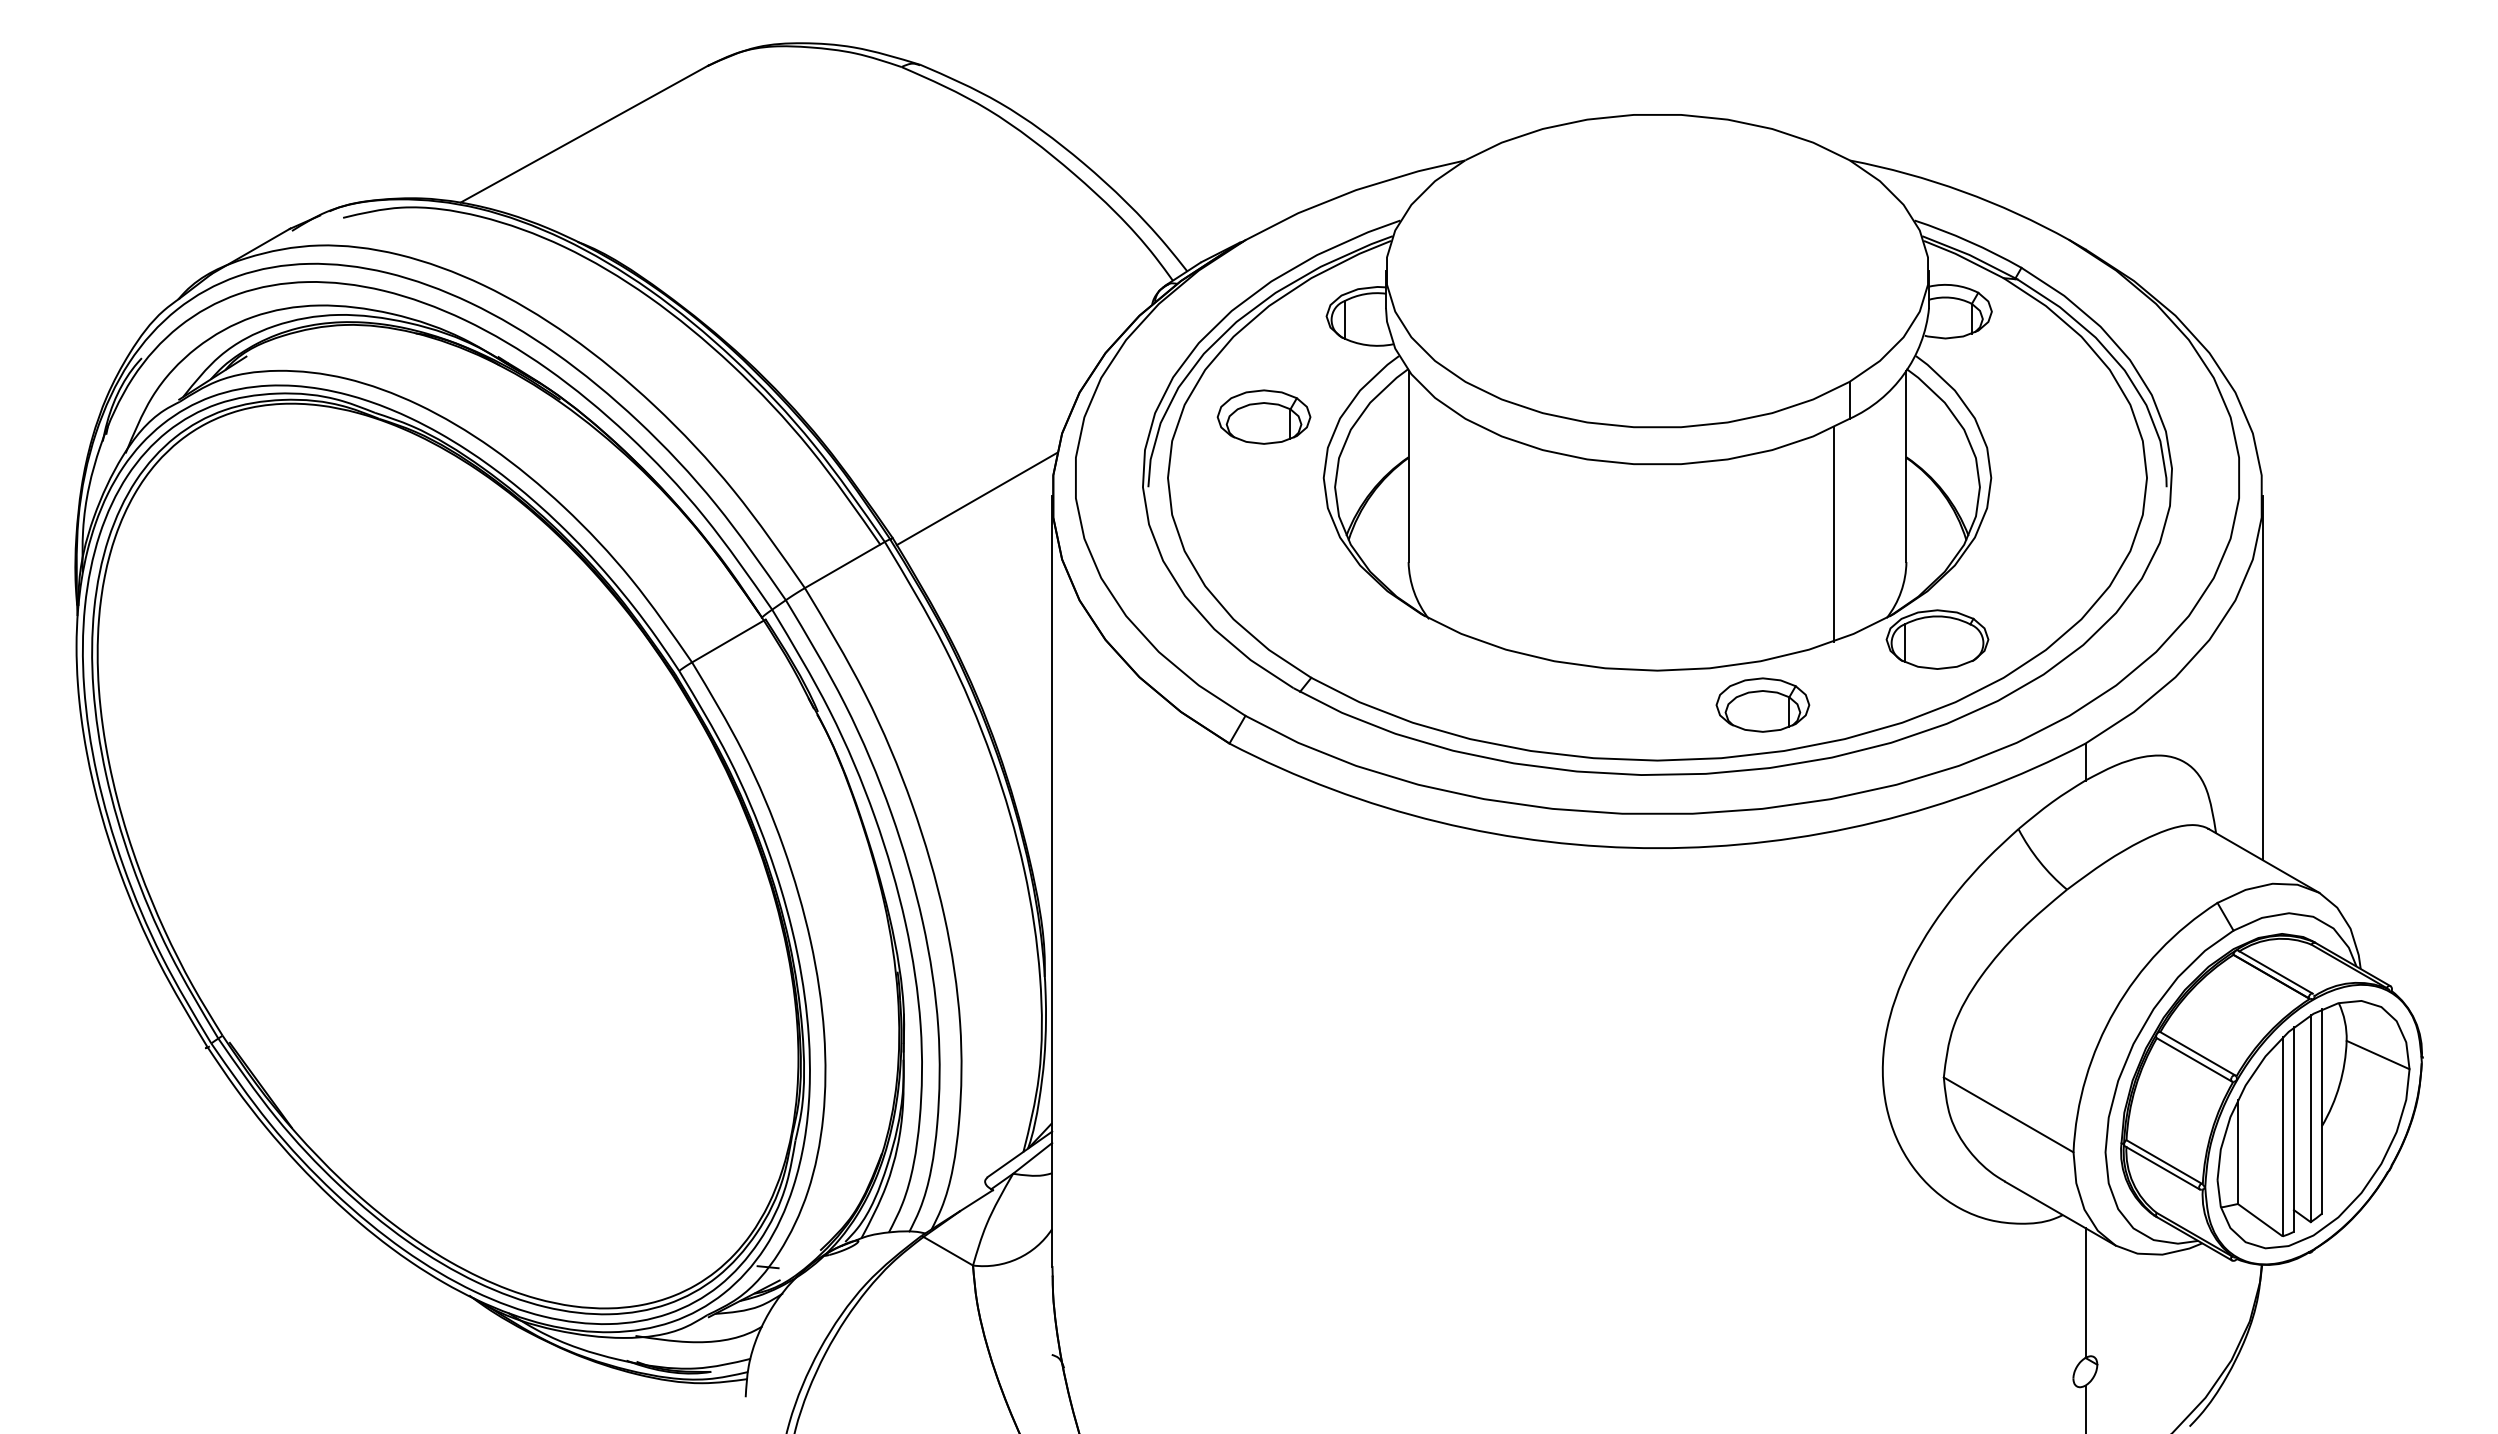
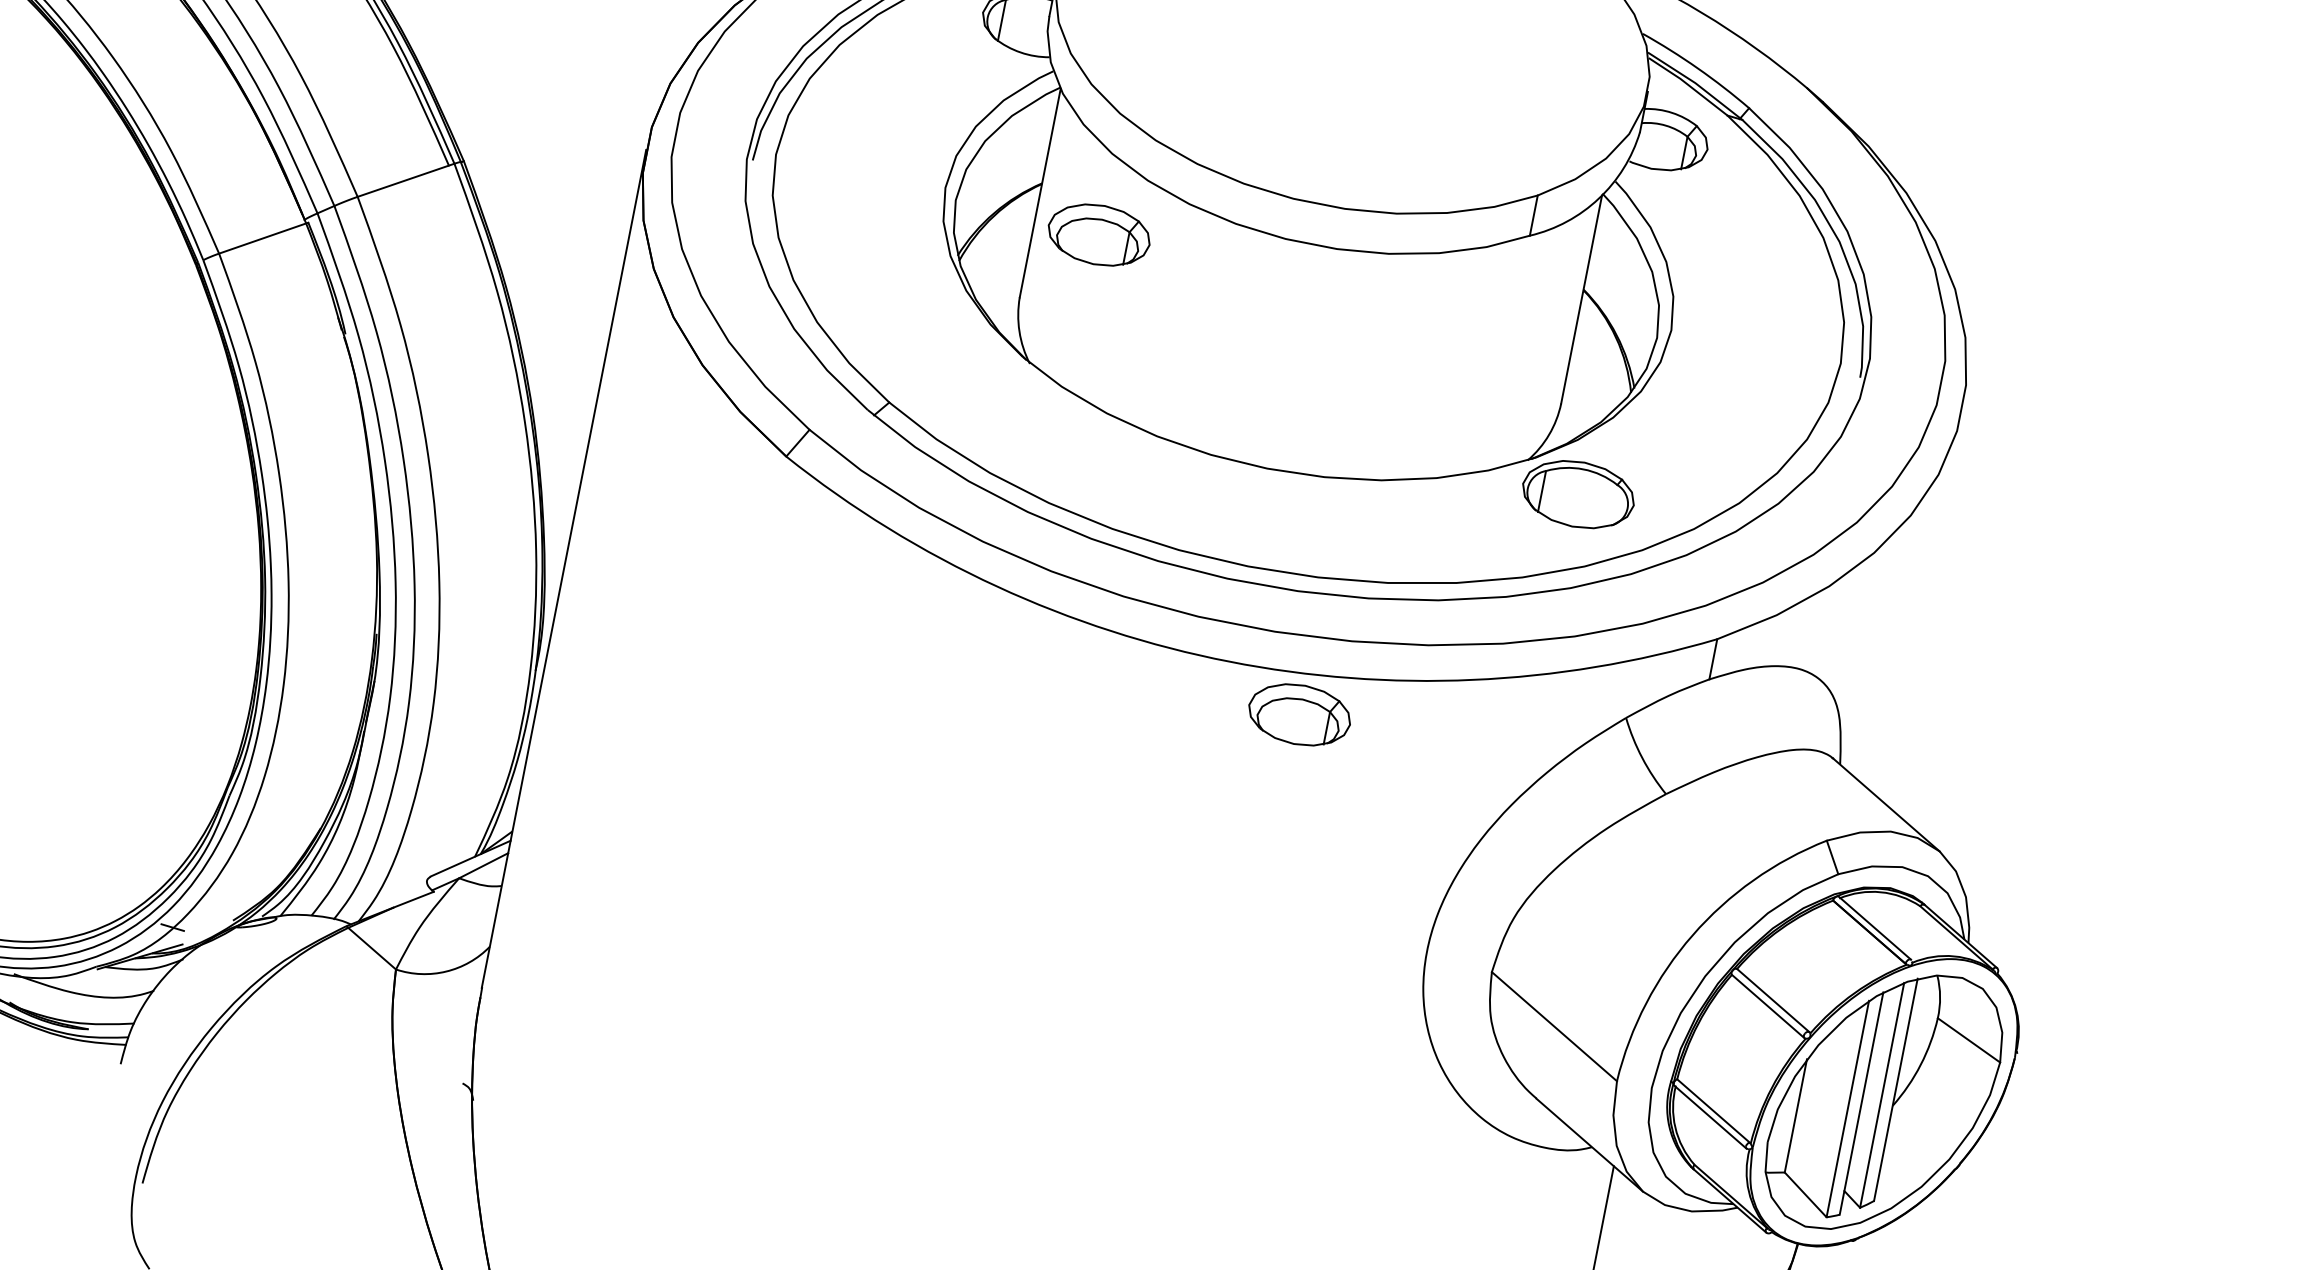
part: (1263, 416) -> (1098, 234), moved
line: (976, 498) -> (563, 136), removed
line: (1833, 534) -> (1487, 358), removed
line: (2262, 678) -> (1923, 606), removed
part: (1762, 704) -> (1299, 714), moved

